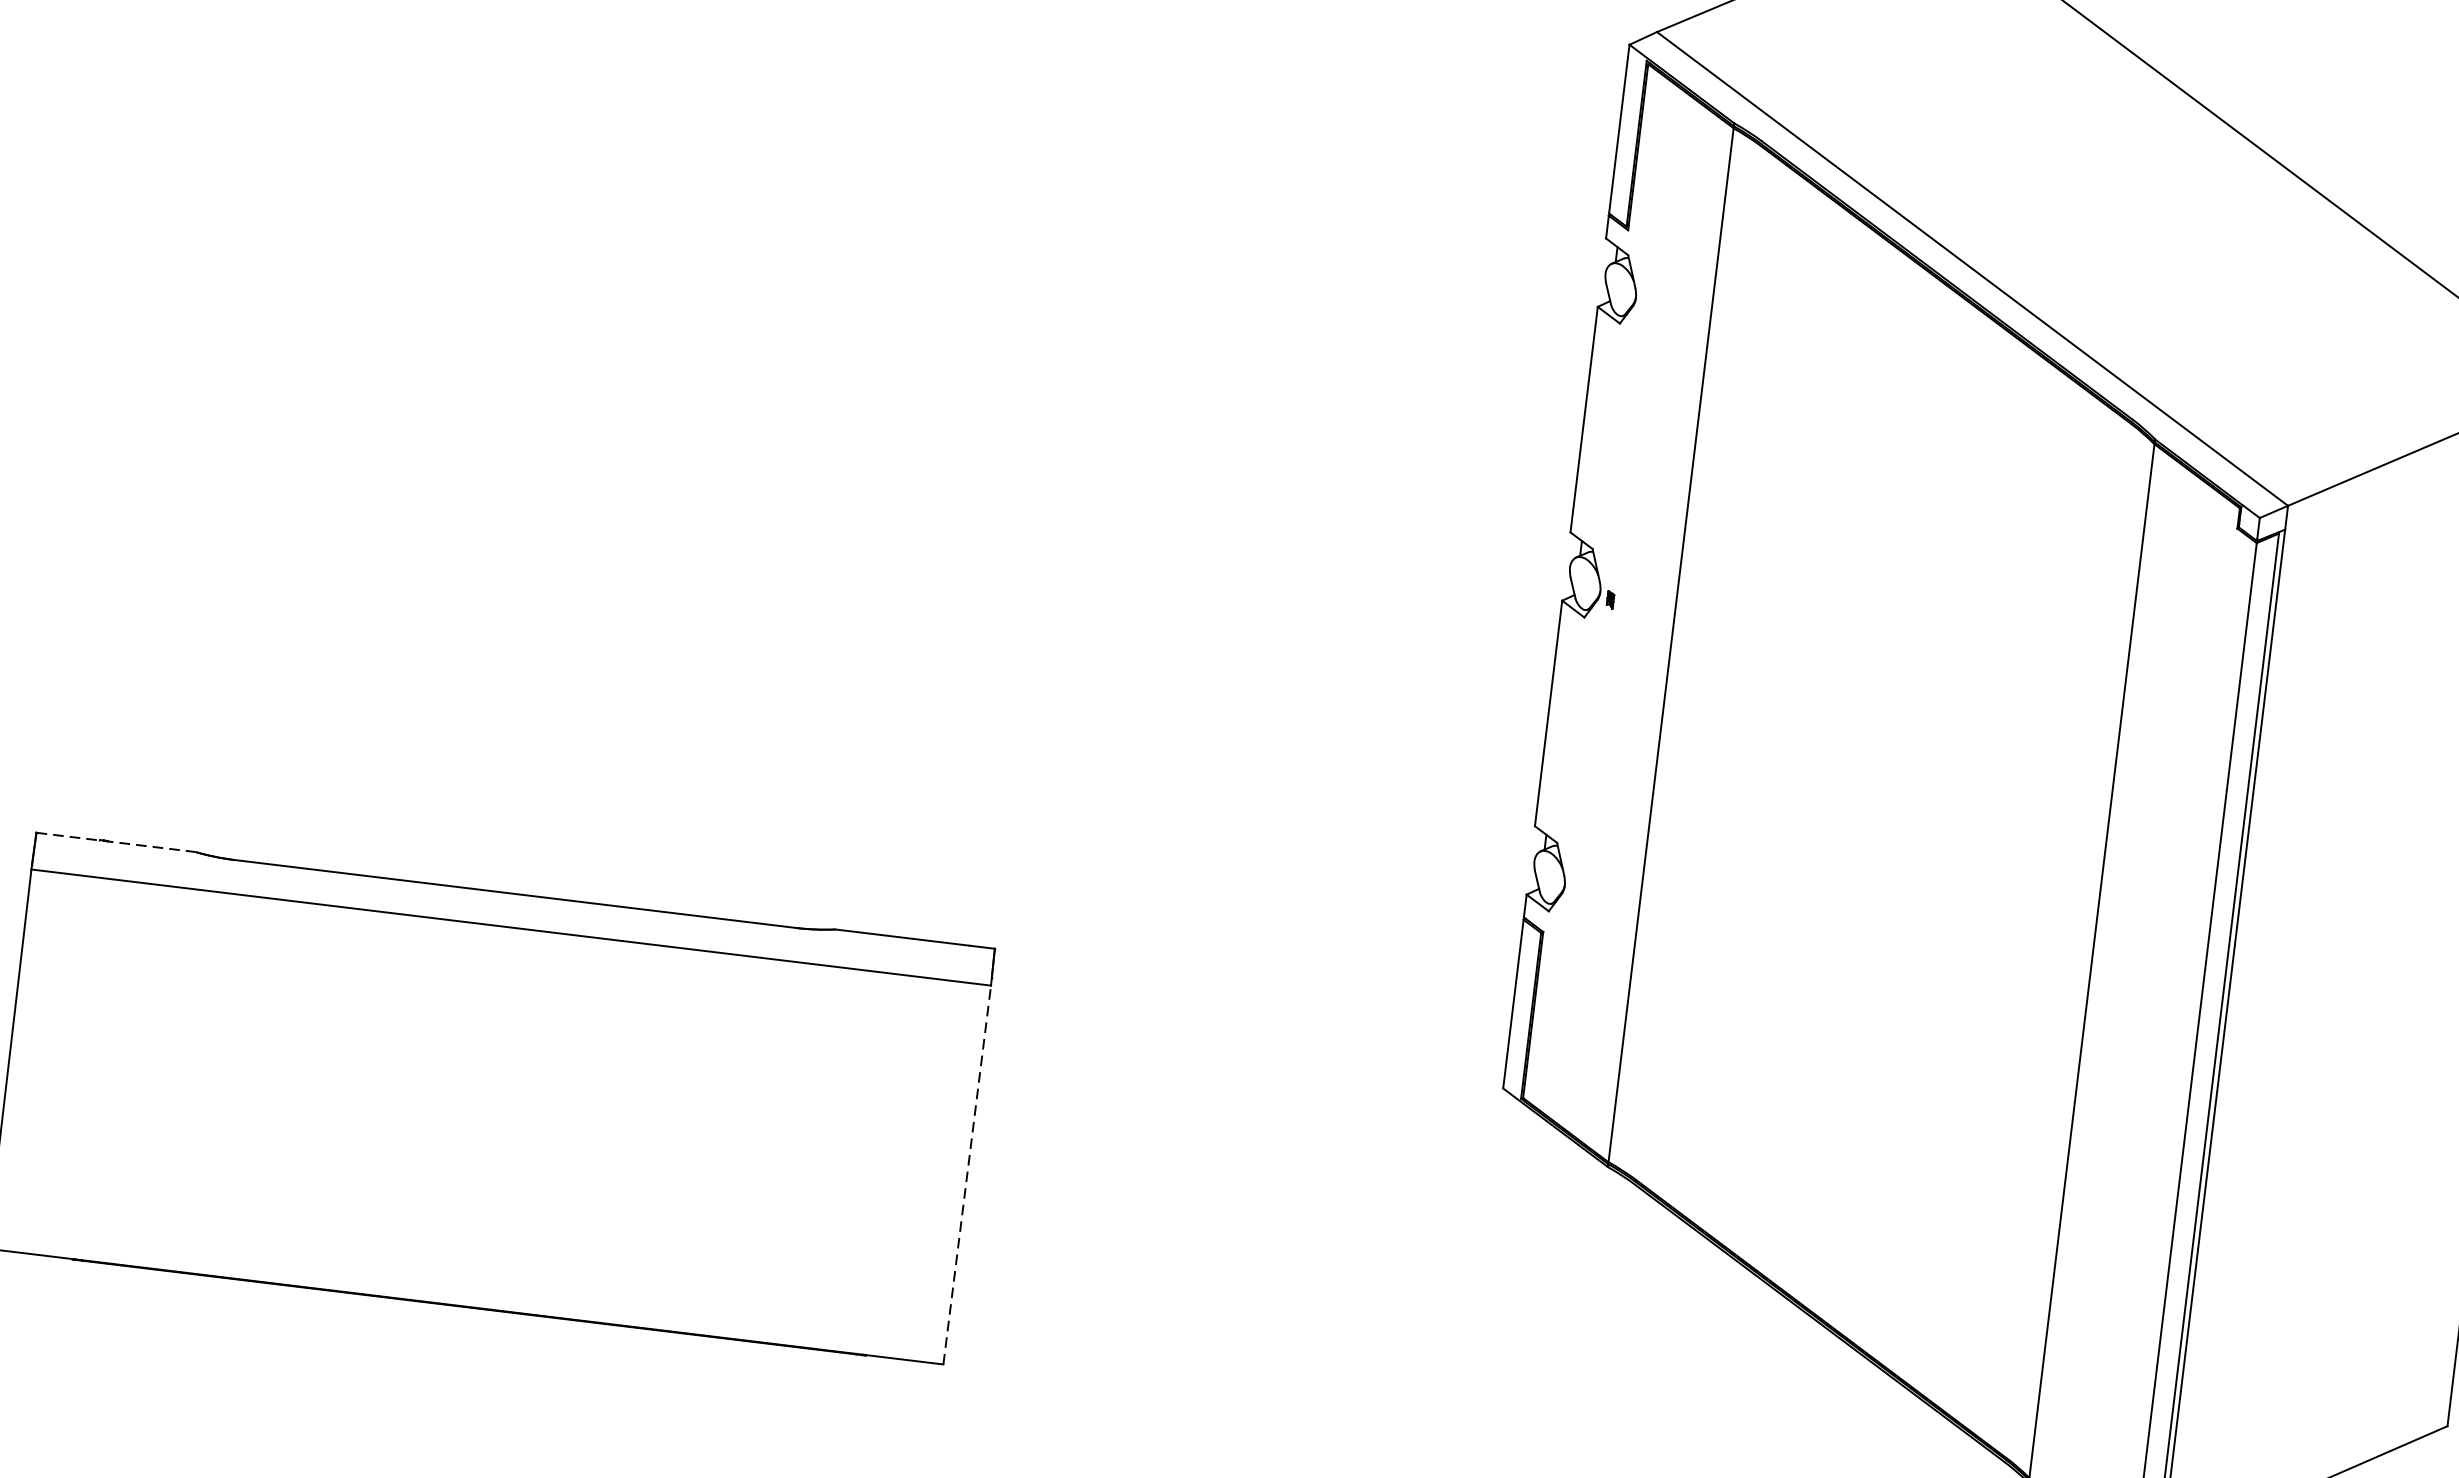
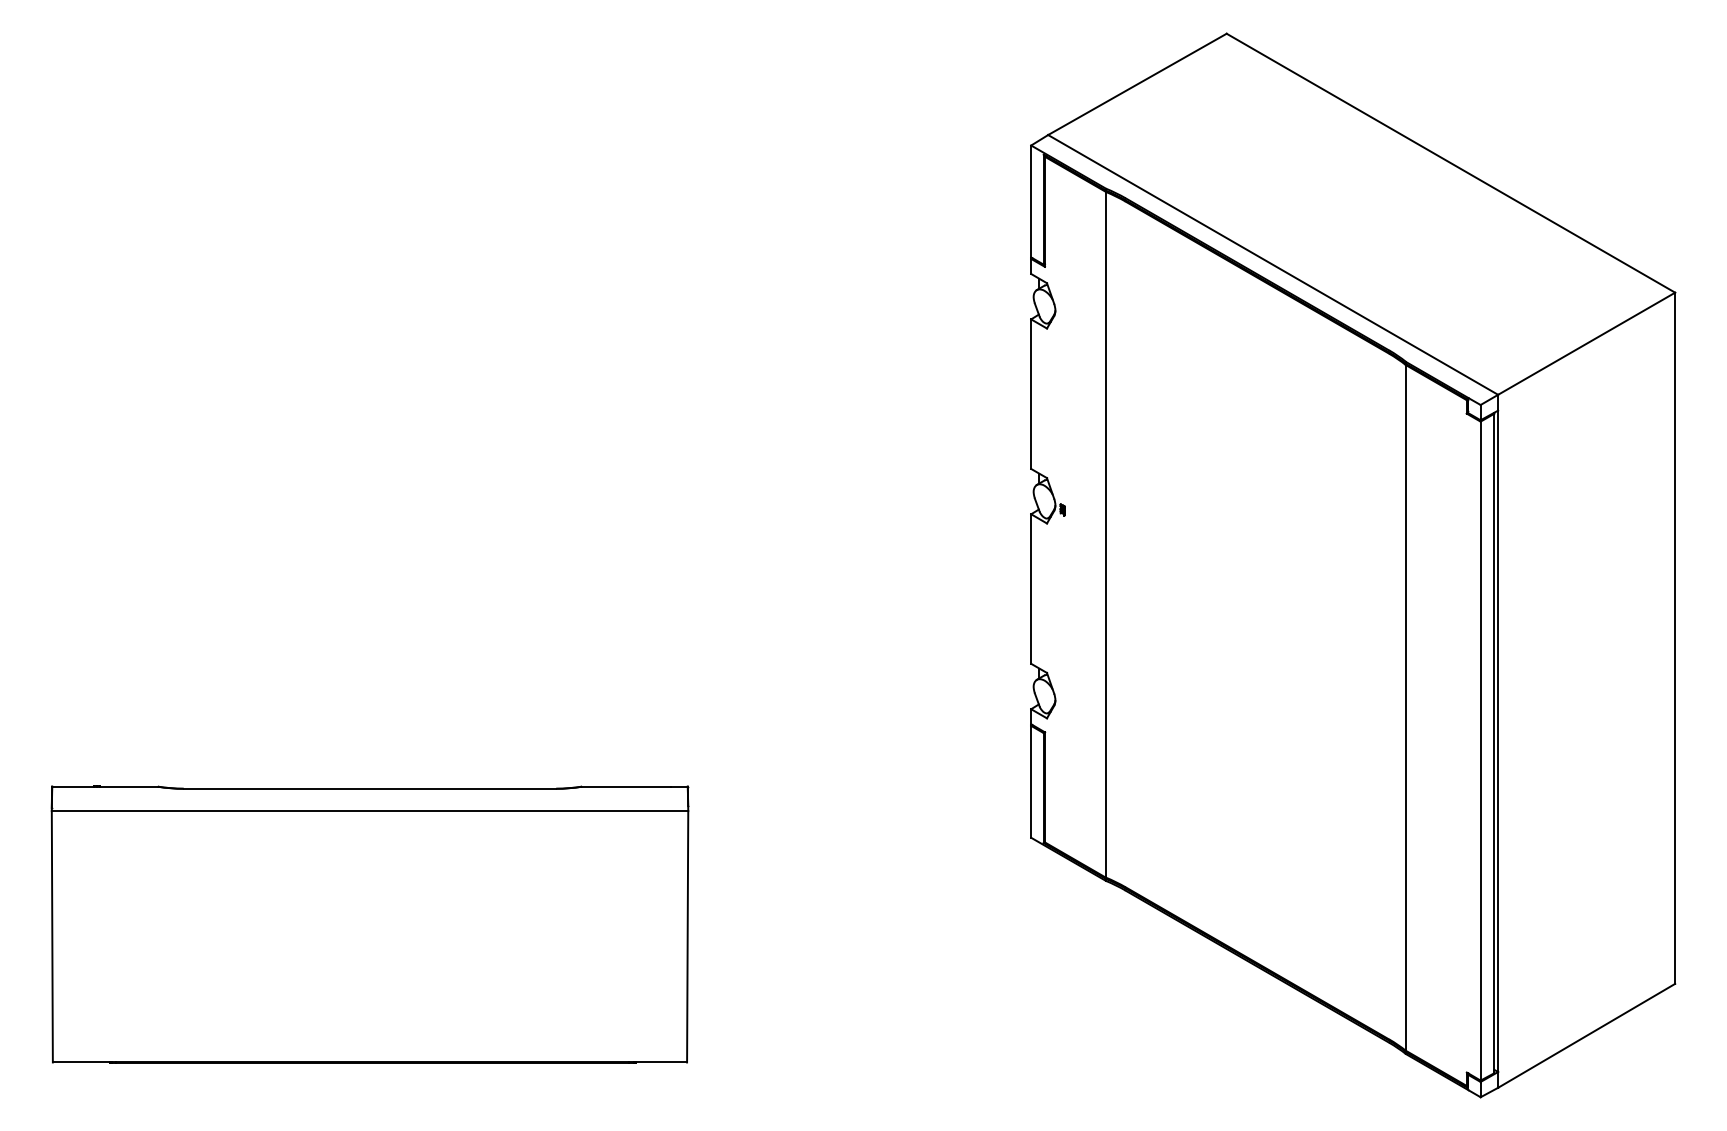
line: (116, 842) -> (105, 786), dashed -> solid
line: (967, 1174) -> (687, 936), dashed -> solid

